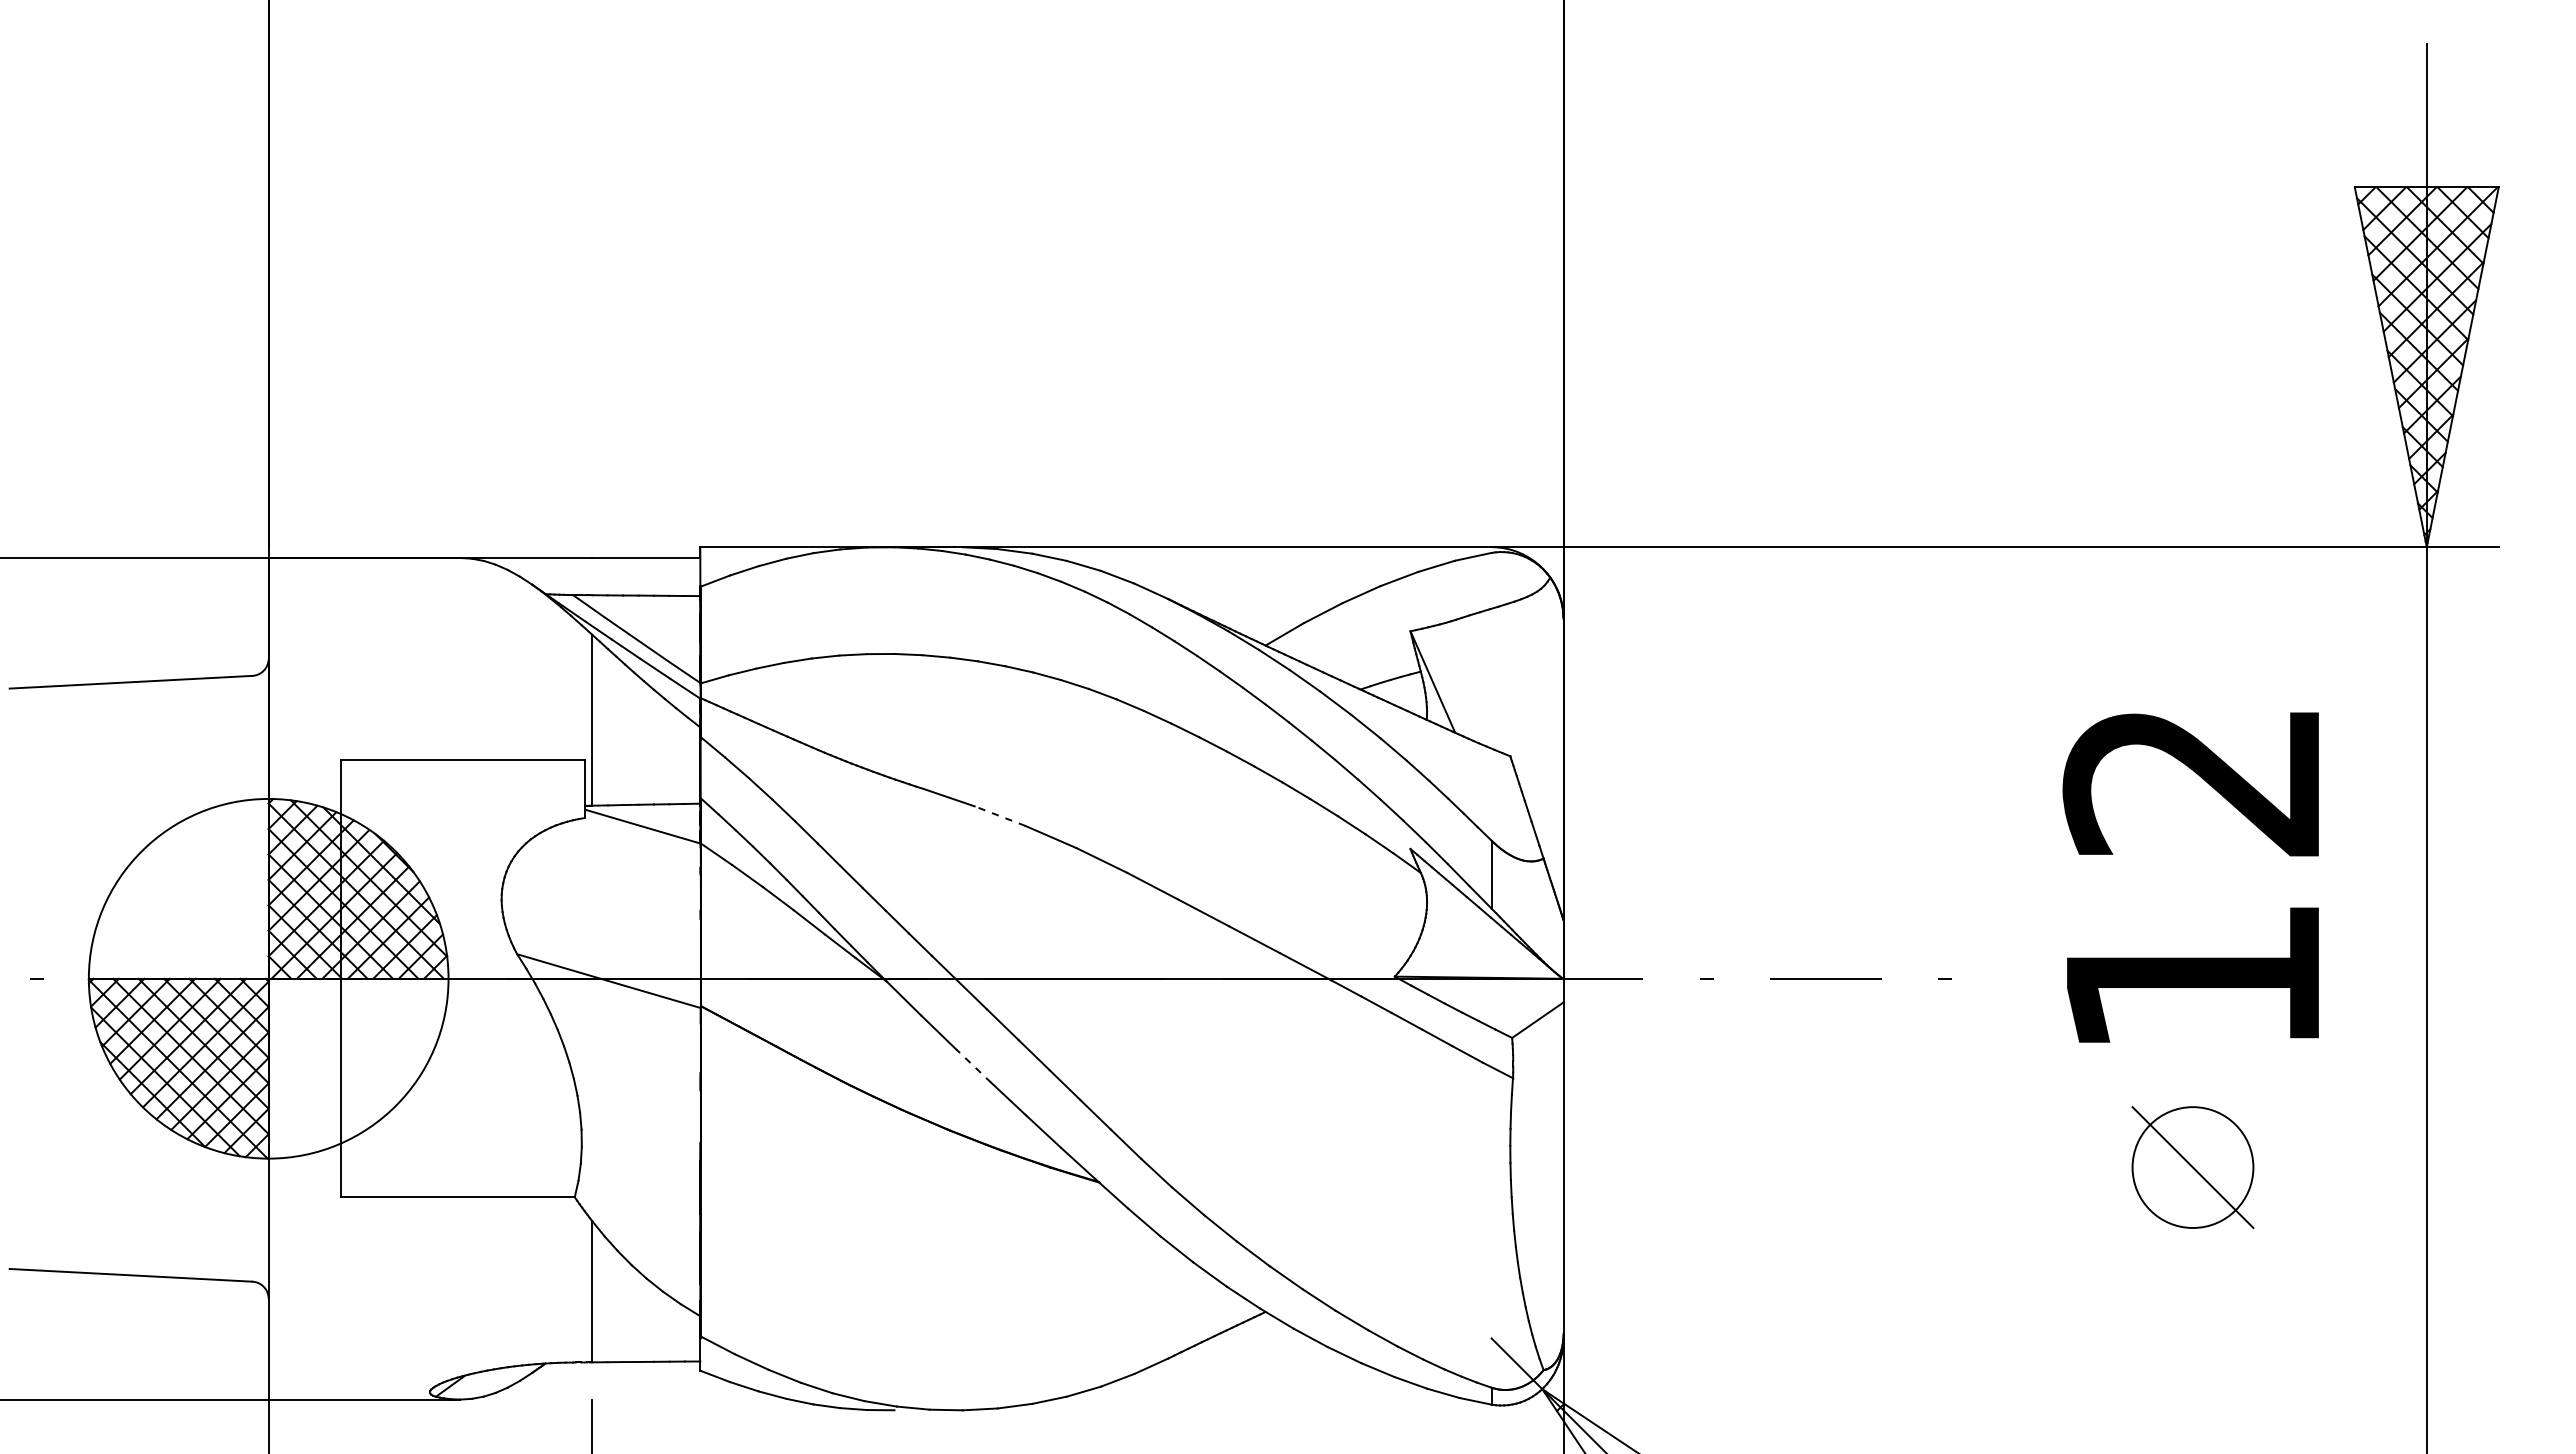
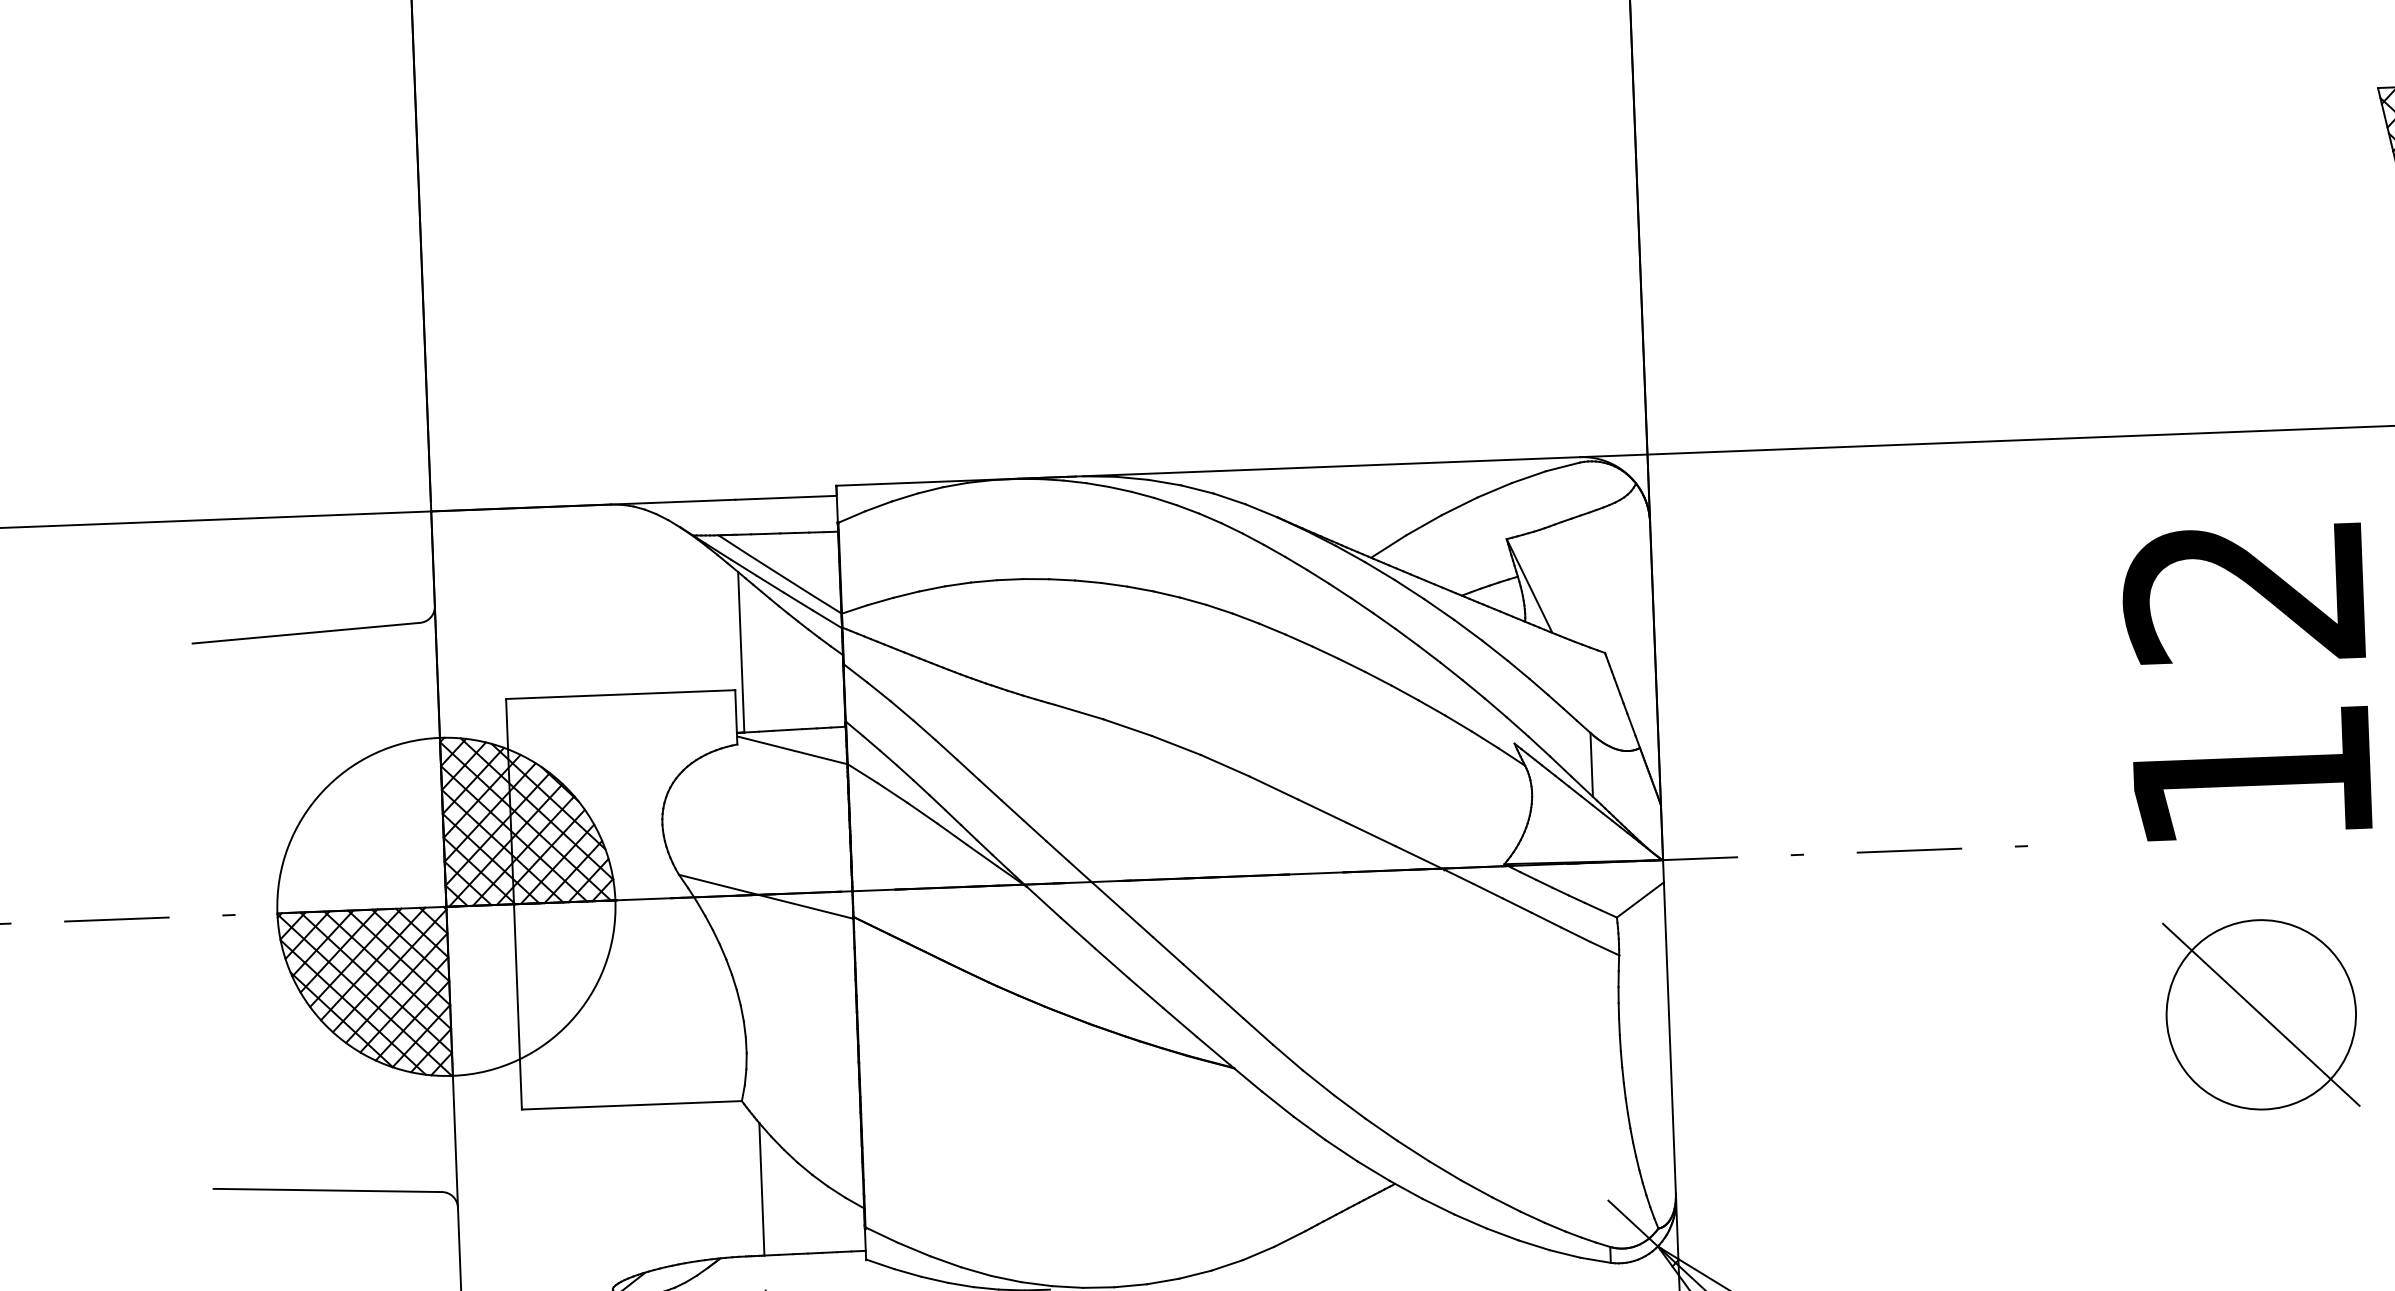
line: (999, 816) -> (1127, 727), dashed -> solid
text: (2190, 877) -> (2246, 682), moved
line: (973, 1065) -> (1111, 962), dashed -> solid
part: (2192, 1167) -> (2260, 1014), size x1.67

